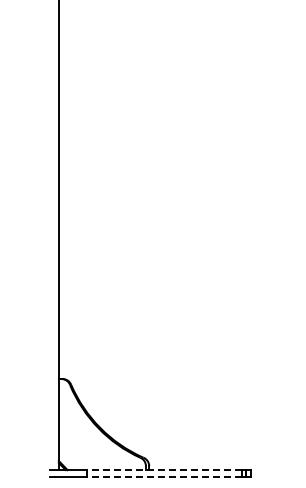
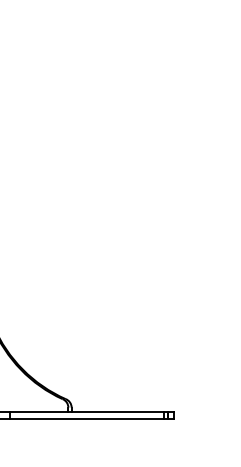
line: (164, 470) -> (86, 411), dashed -> solid
line: (164, 477) -> (86, 418), dashed -> solid

